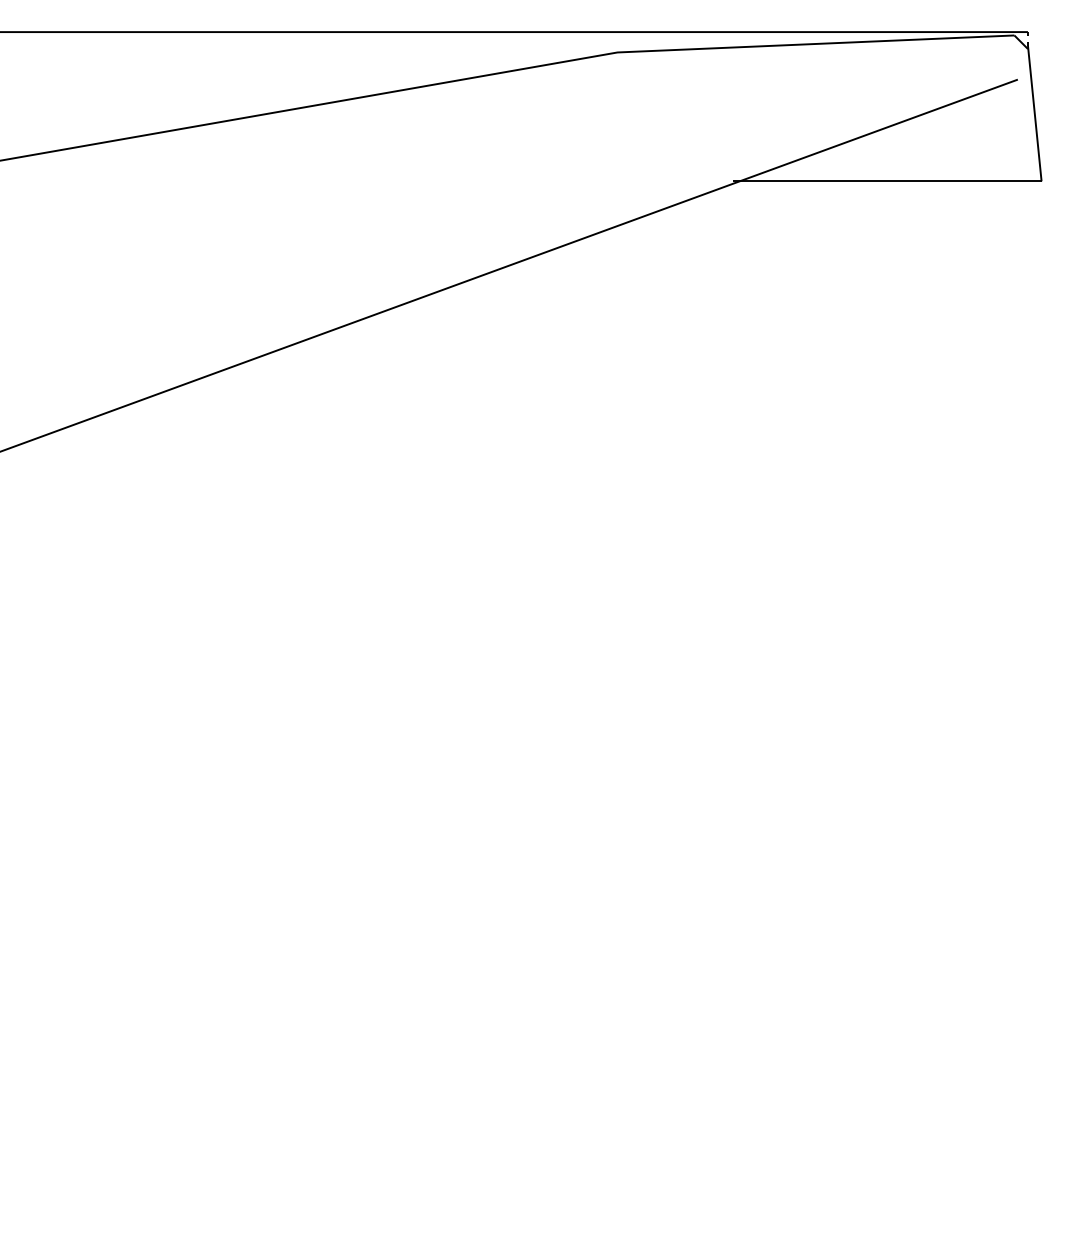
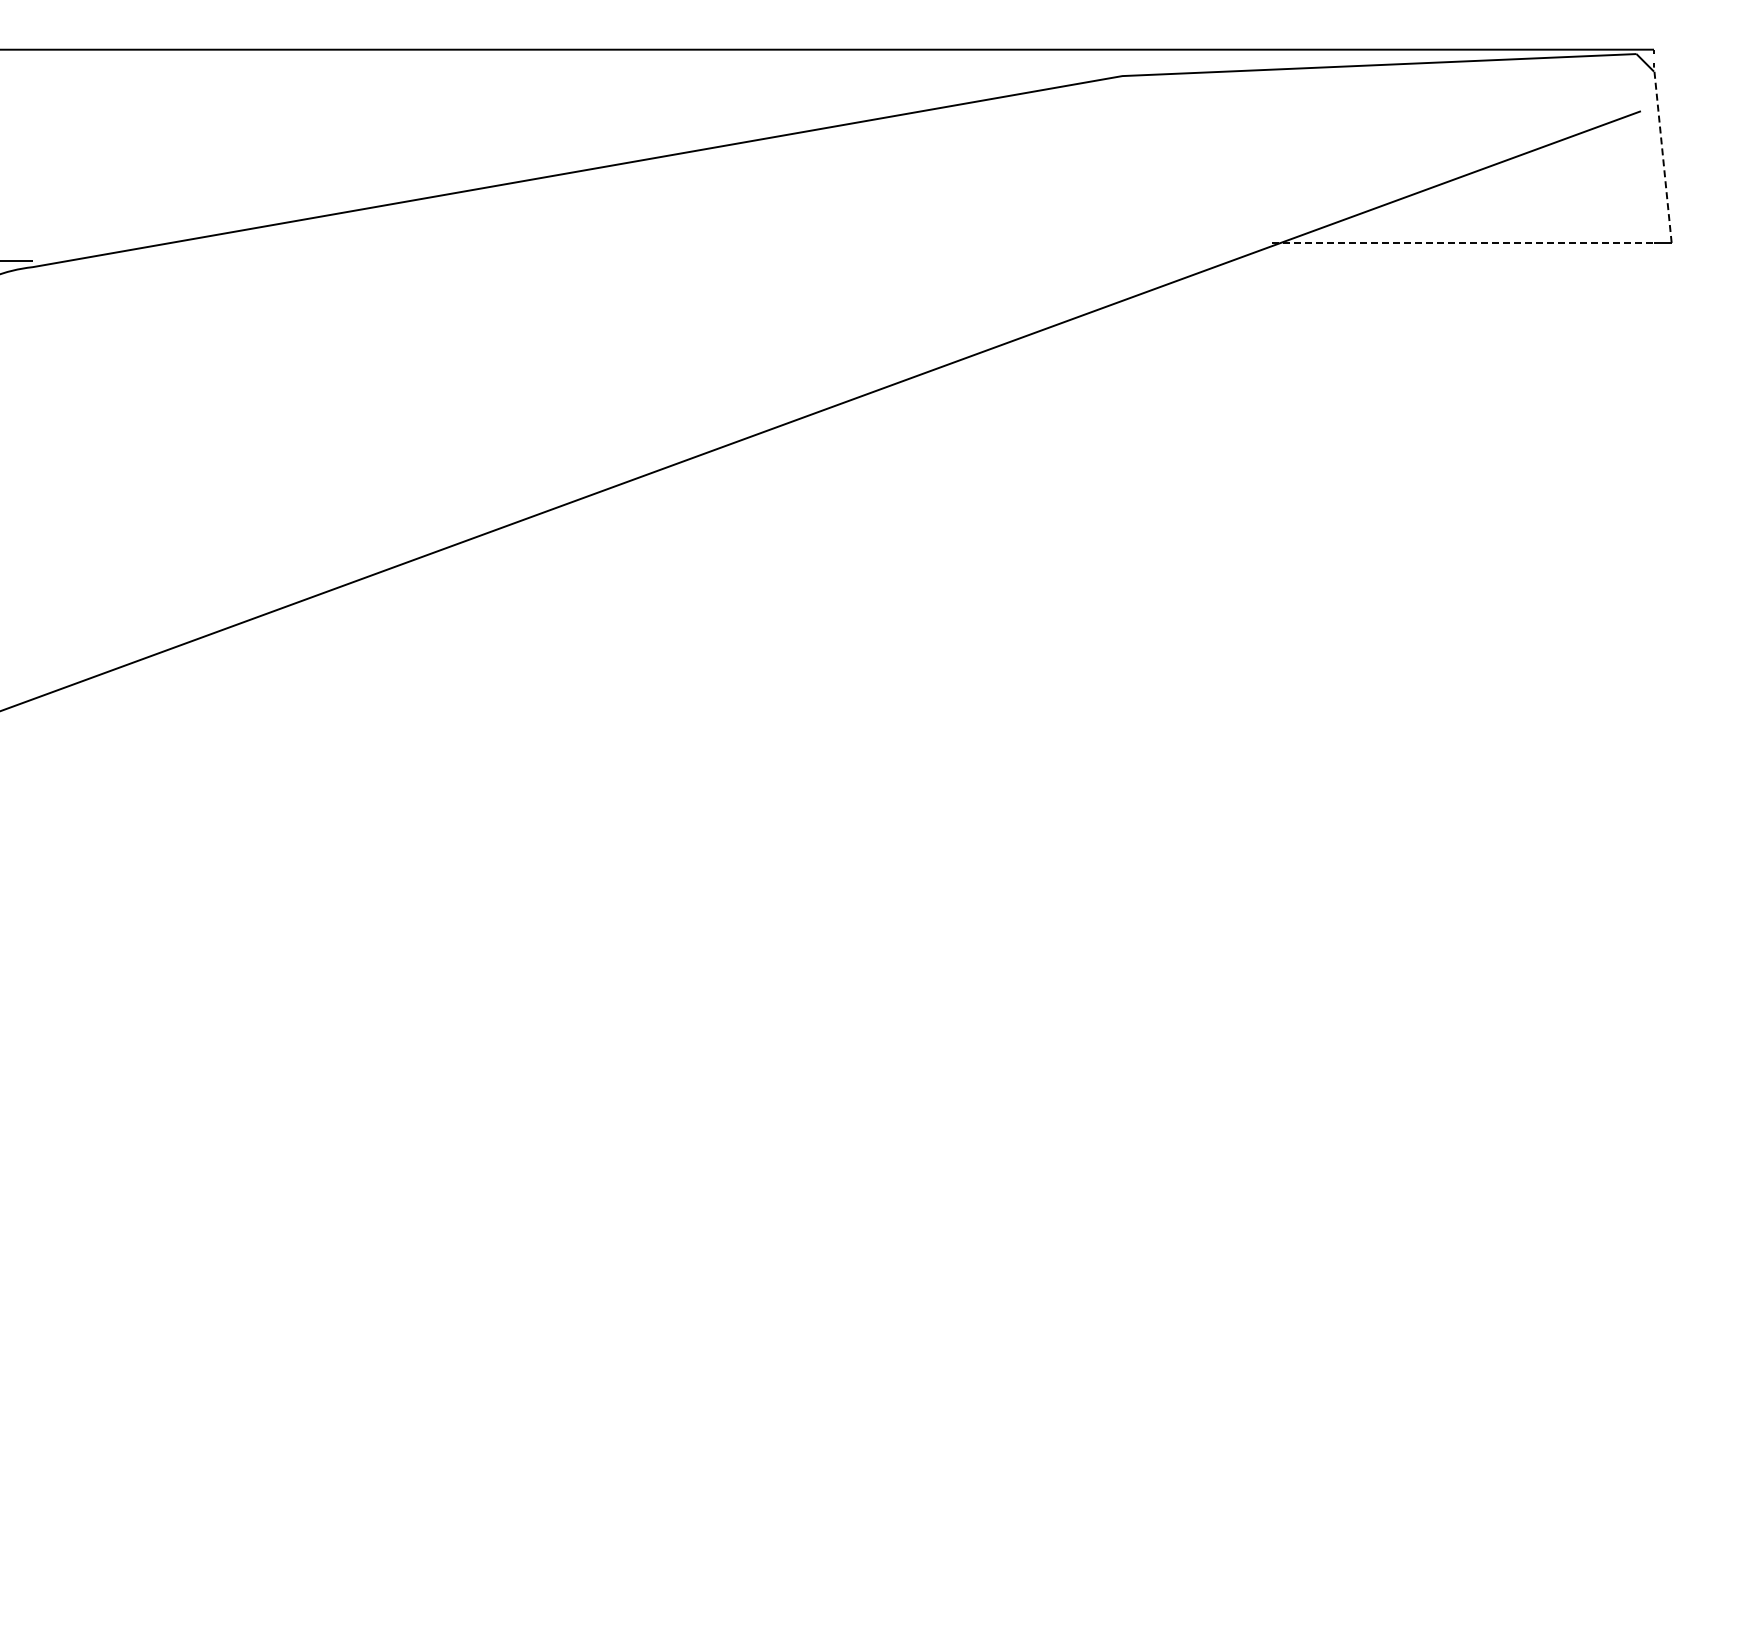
line: (1034, 113) -> (1662, 154), solid -> dashed
line: (880, 180) -> (1463, 242), solid -> dashed

